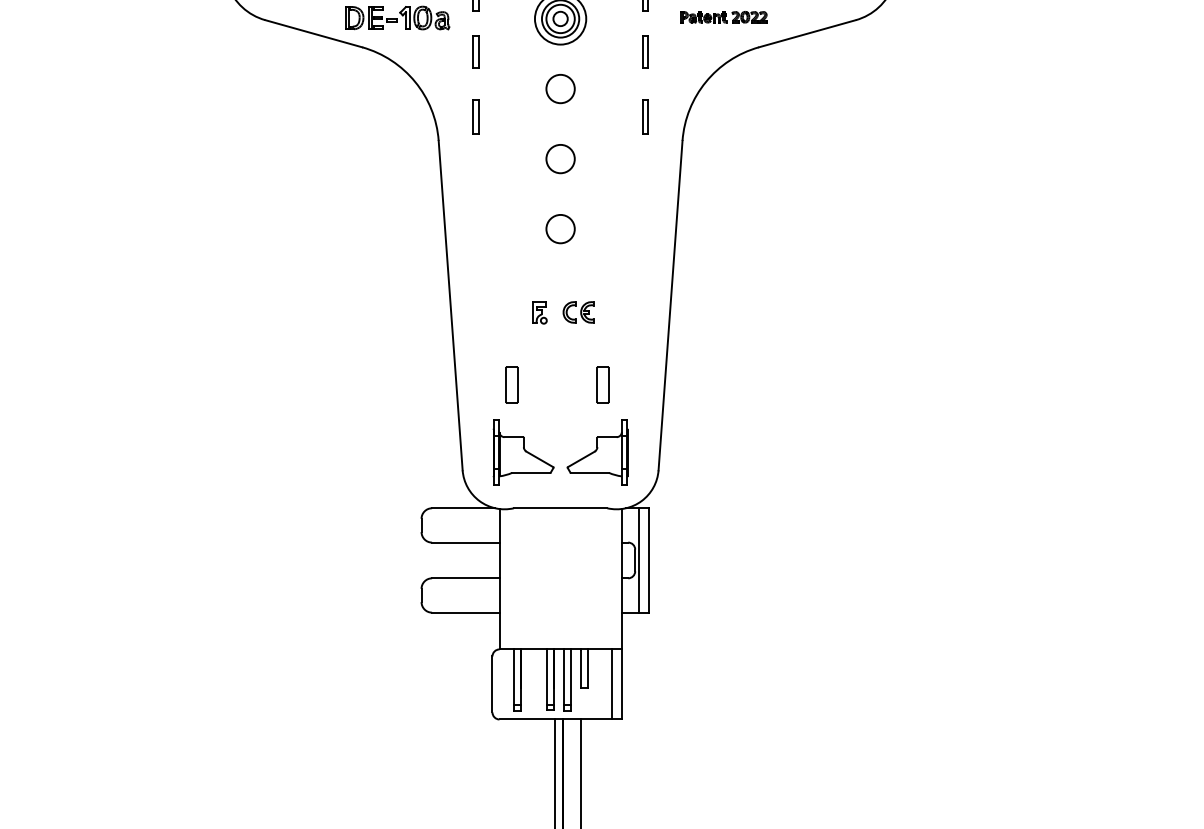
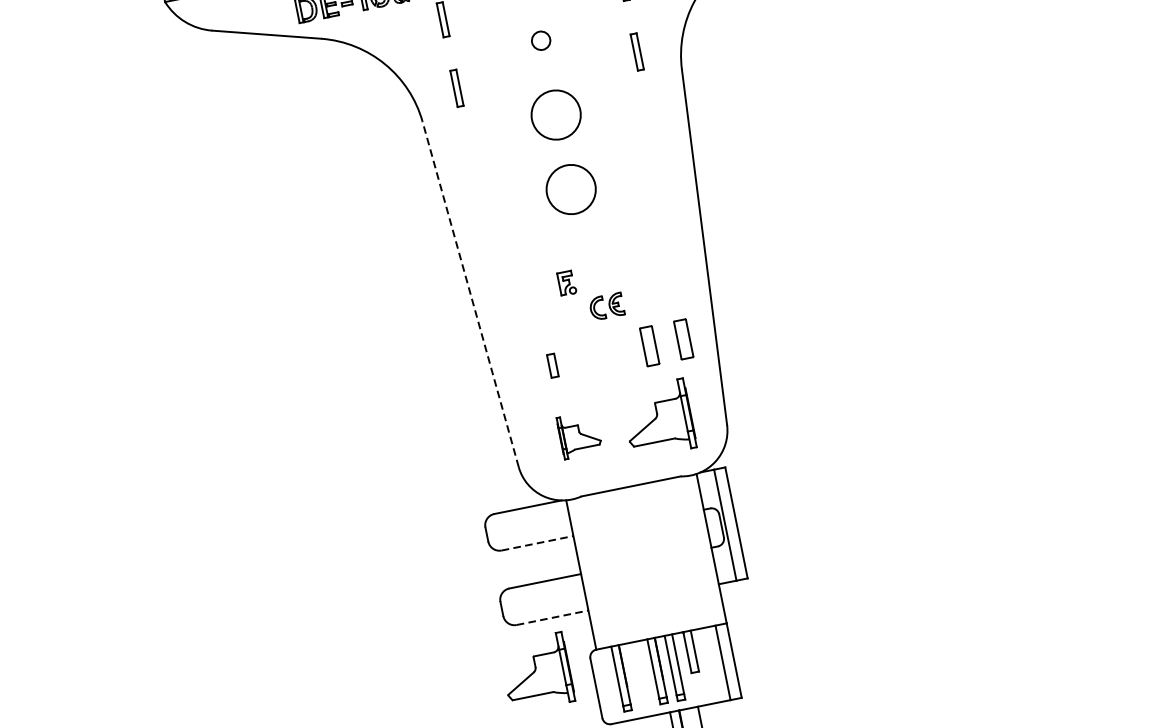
circle: (560, 89) -> (541, 41), size x0.6
circle: (560, 158) -> (555, 114), size x1.6
circle: (560, 228) -> (570, 188), size x1.6
line: (450, 305) -> (470, 294), solid -> dashed
part: (578, 312) -> (606, 306), moved
part: (511, 384) -> (552, 365), size x0.6
part: (634, 384) -> (683, 338), added
part: (523, 452) -> (579, 435), size x0.6
line: (465, 542) -> (537, 543), solid -> dashed
line: (465, 612) -> (552, 617), solid -> dashed
part: (441, 659) -> (536, 672), added

